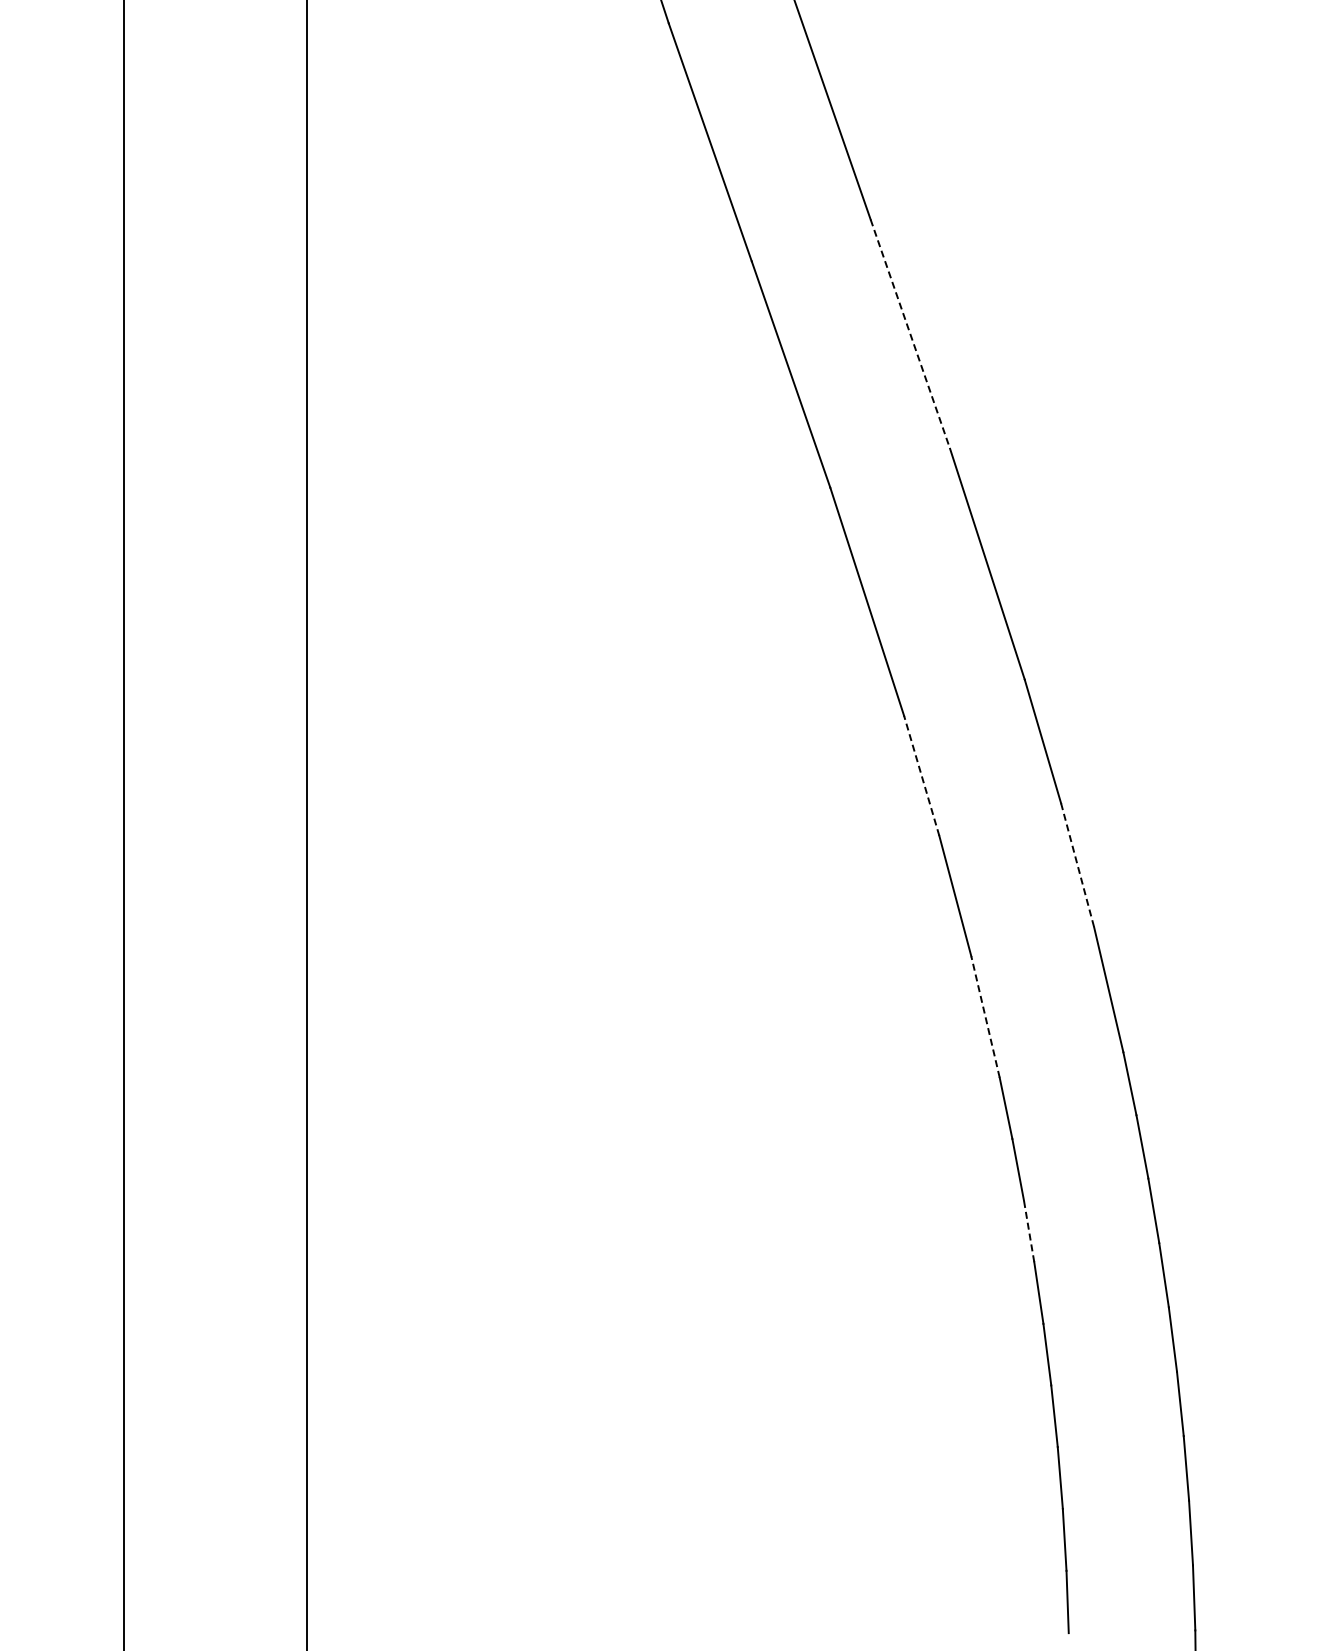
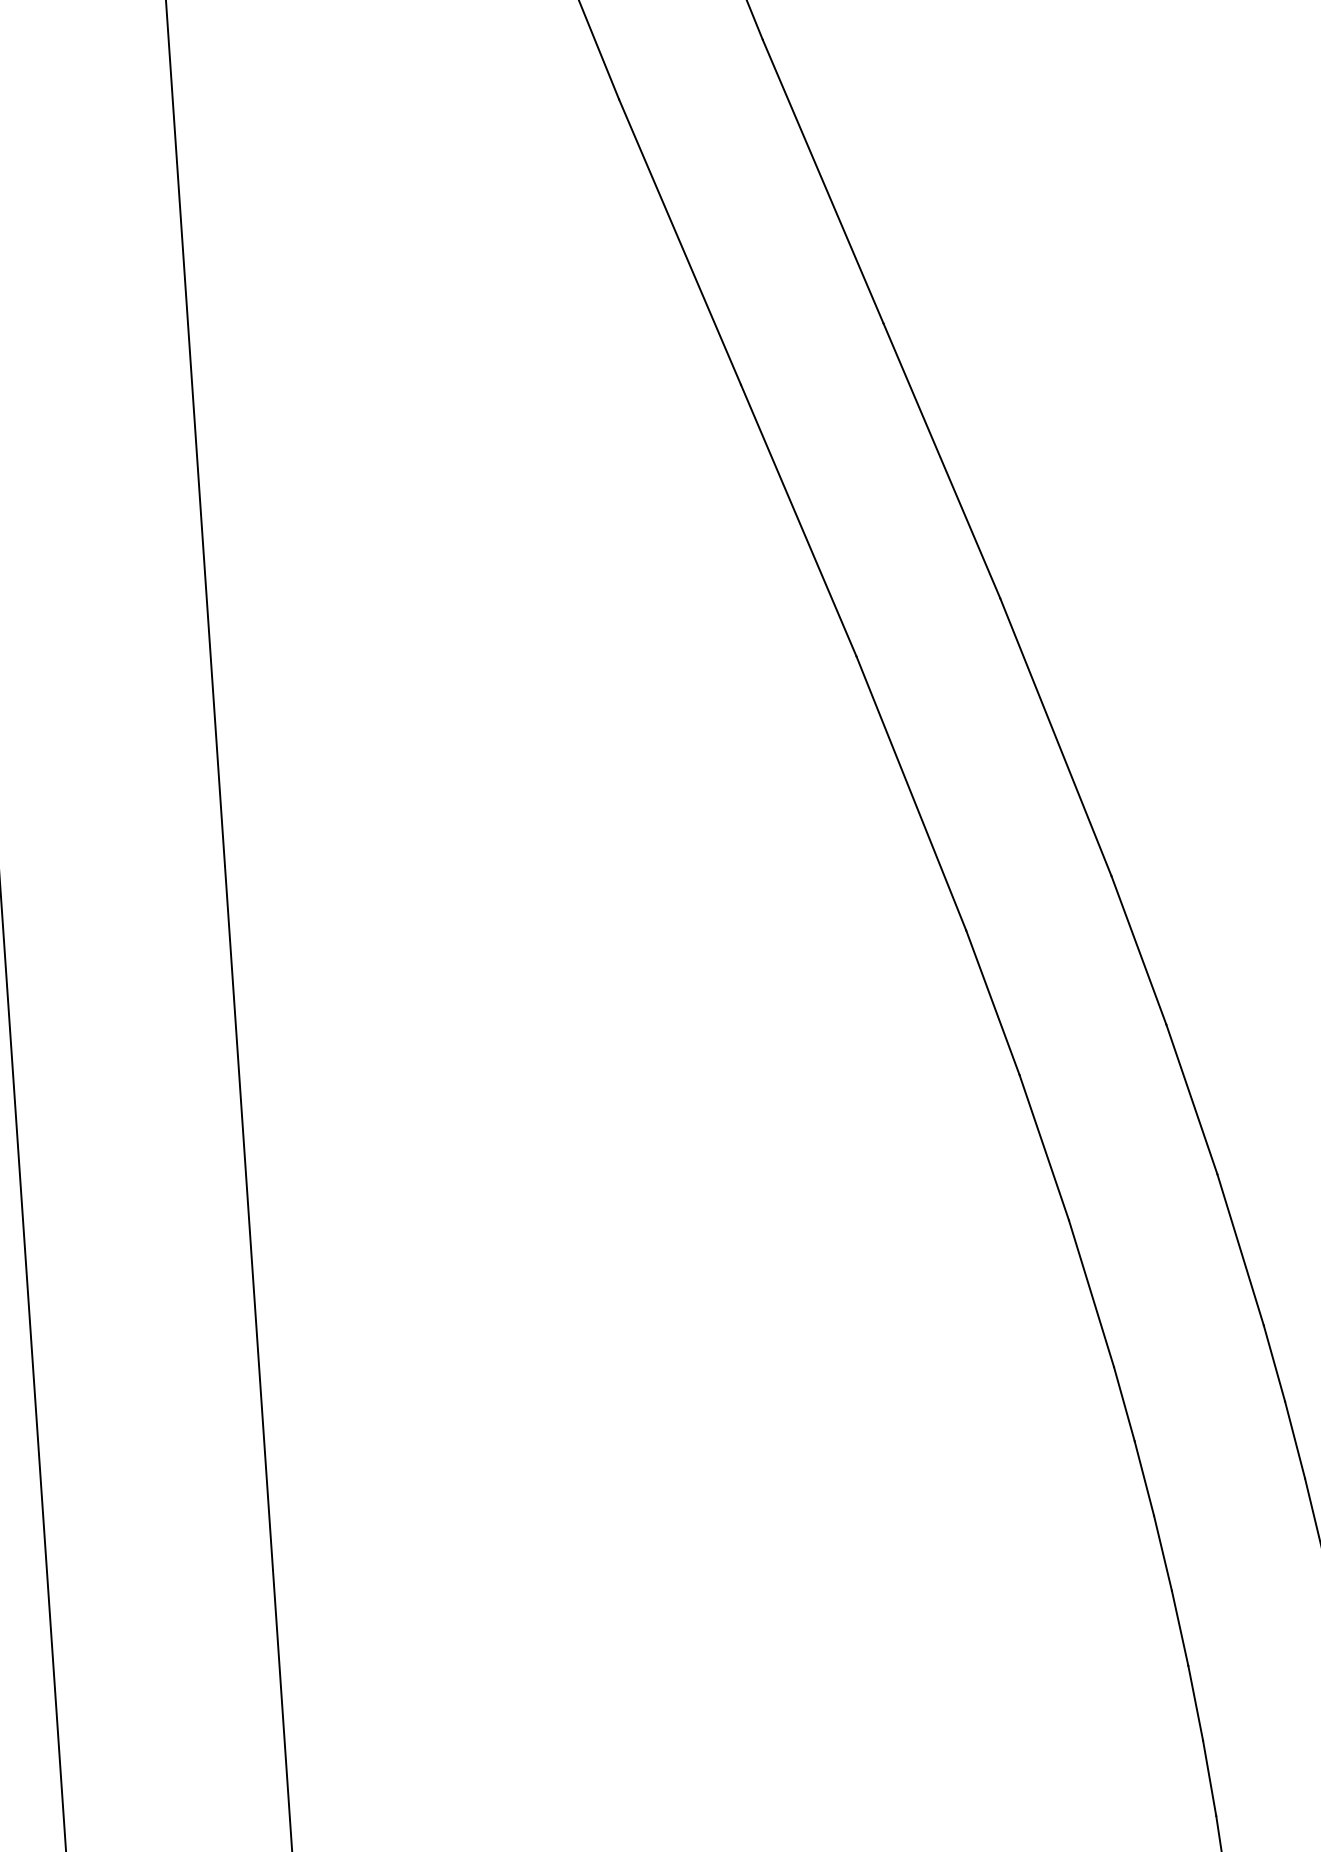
line: (910, 334) -> (942, 461), dashed -> solid
line: (921, 775) -> (992, 1002), dashed -> solid
line: (1077, 865) -> (1191, 1099), dashed -> solid
line: (985, 1016) -> (1091, 1293), dashed -> solid
line: (1029, 1230) -> (1163, 1552), dashed -> solid

